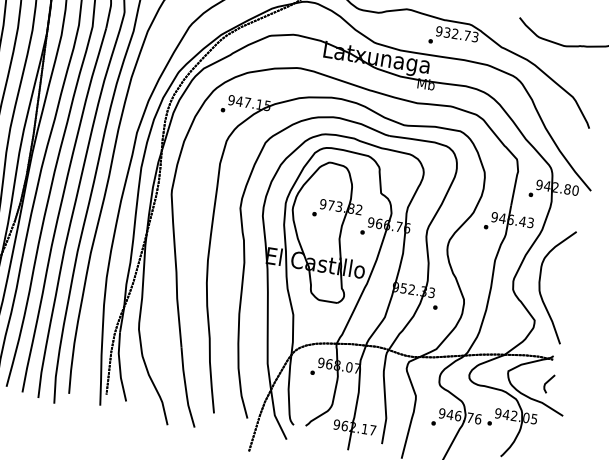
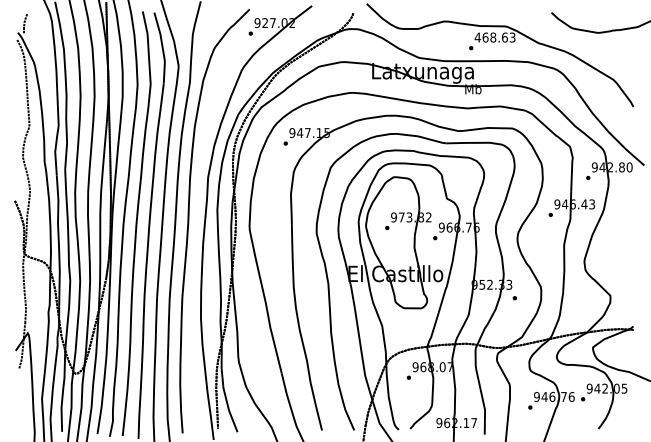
text: (452, 33) -> (490, 37), 932.73 -> 468.63
curve: (540, 283) -> (610, 259), removed
line: (548, 381) -> (632, 351), removed

